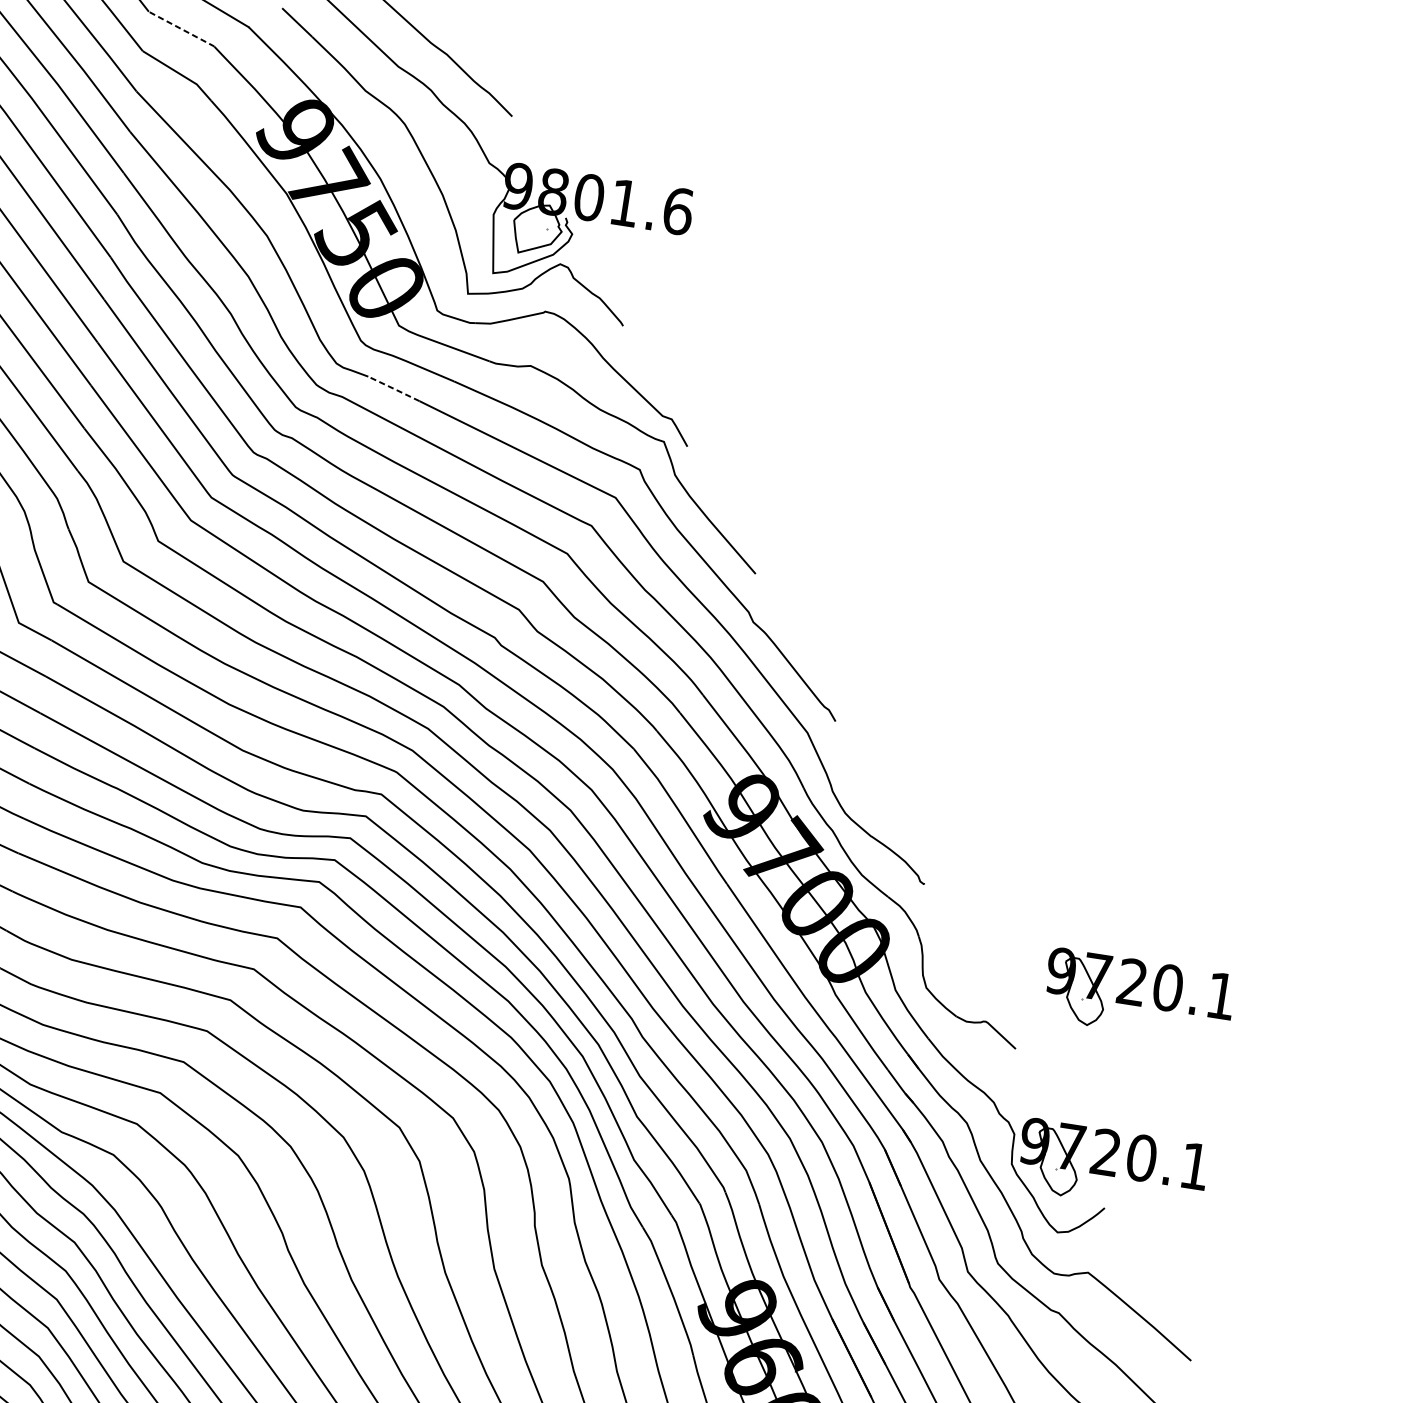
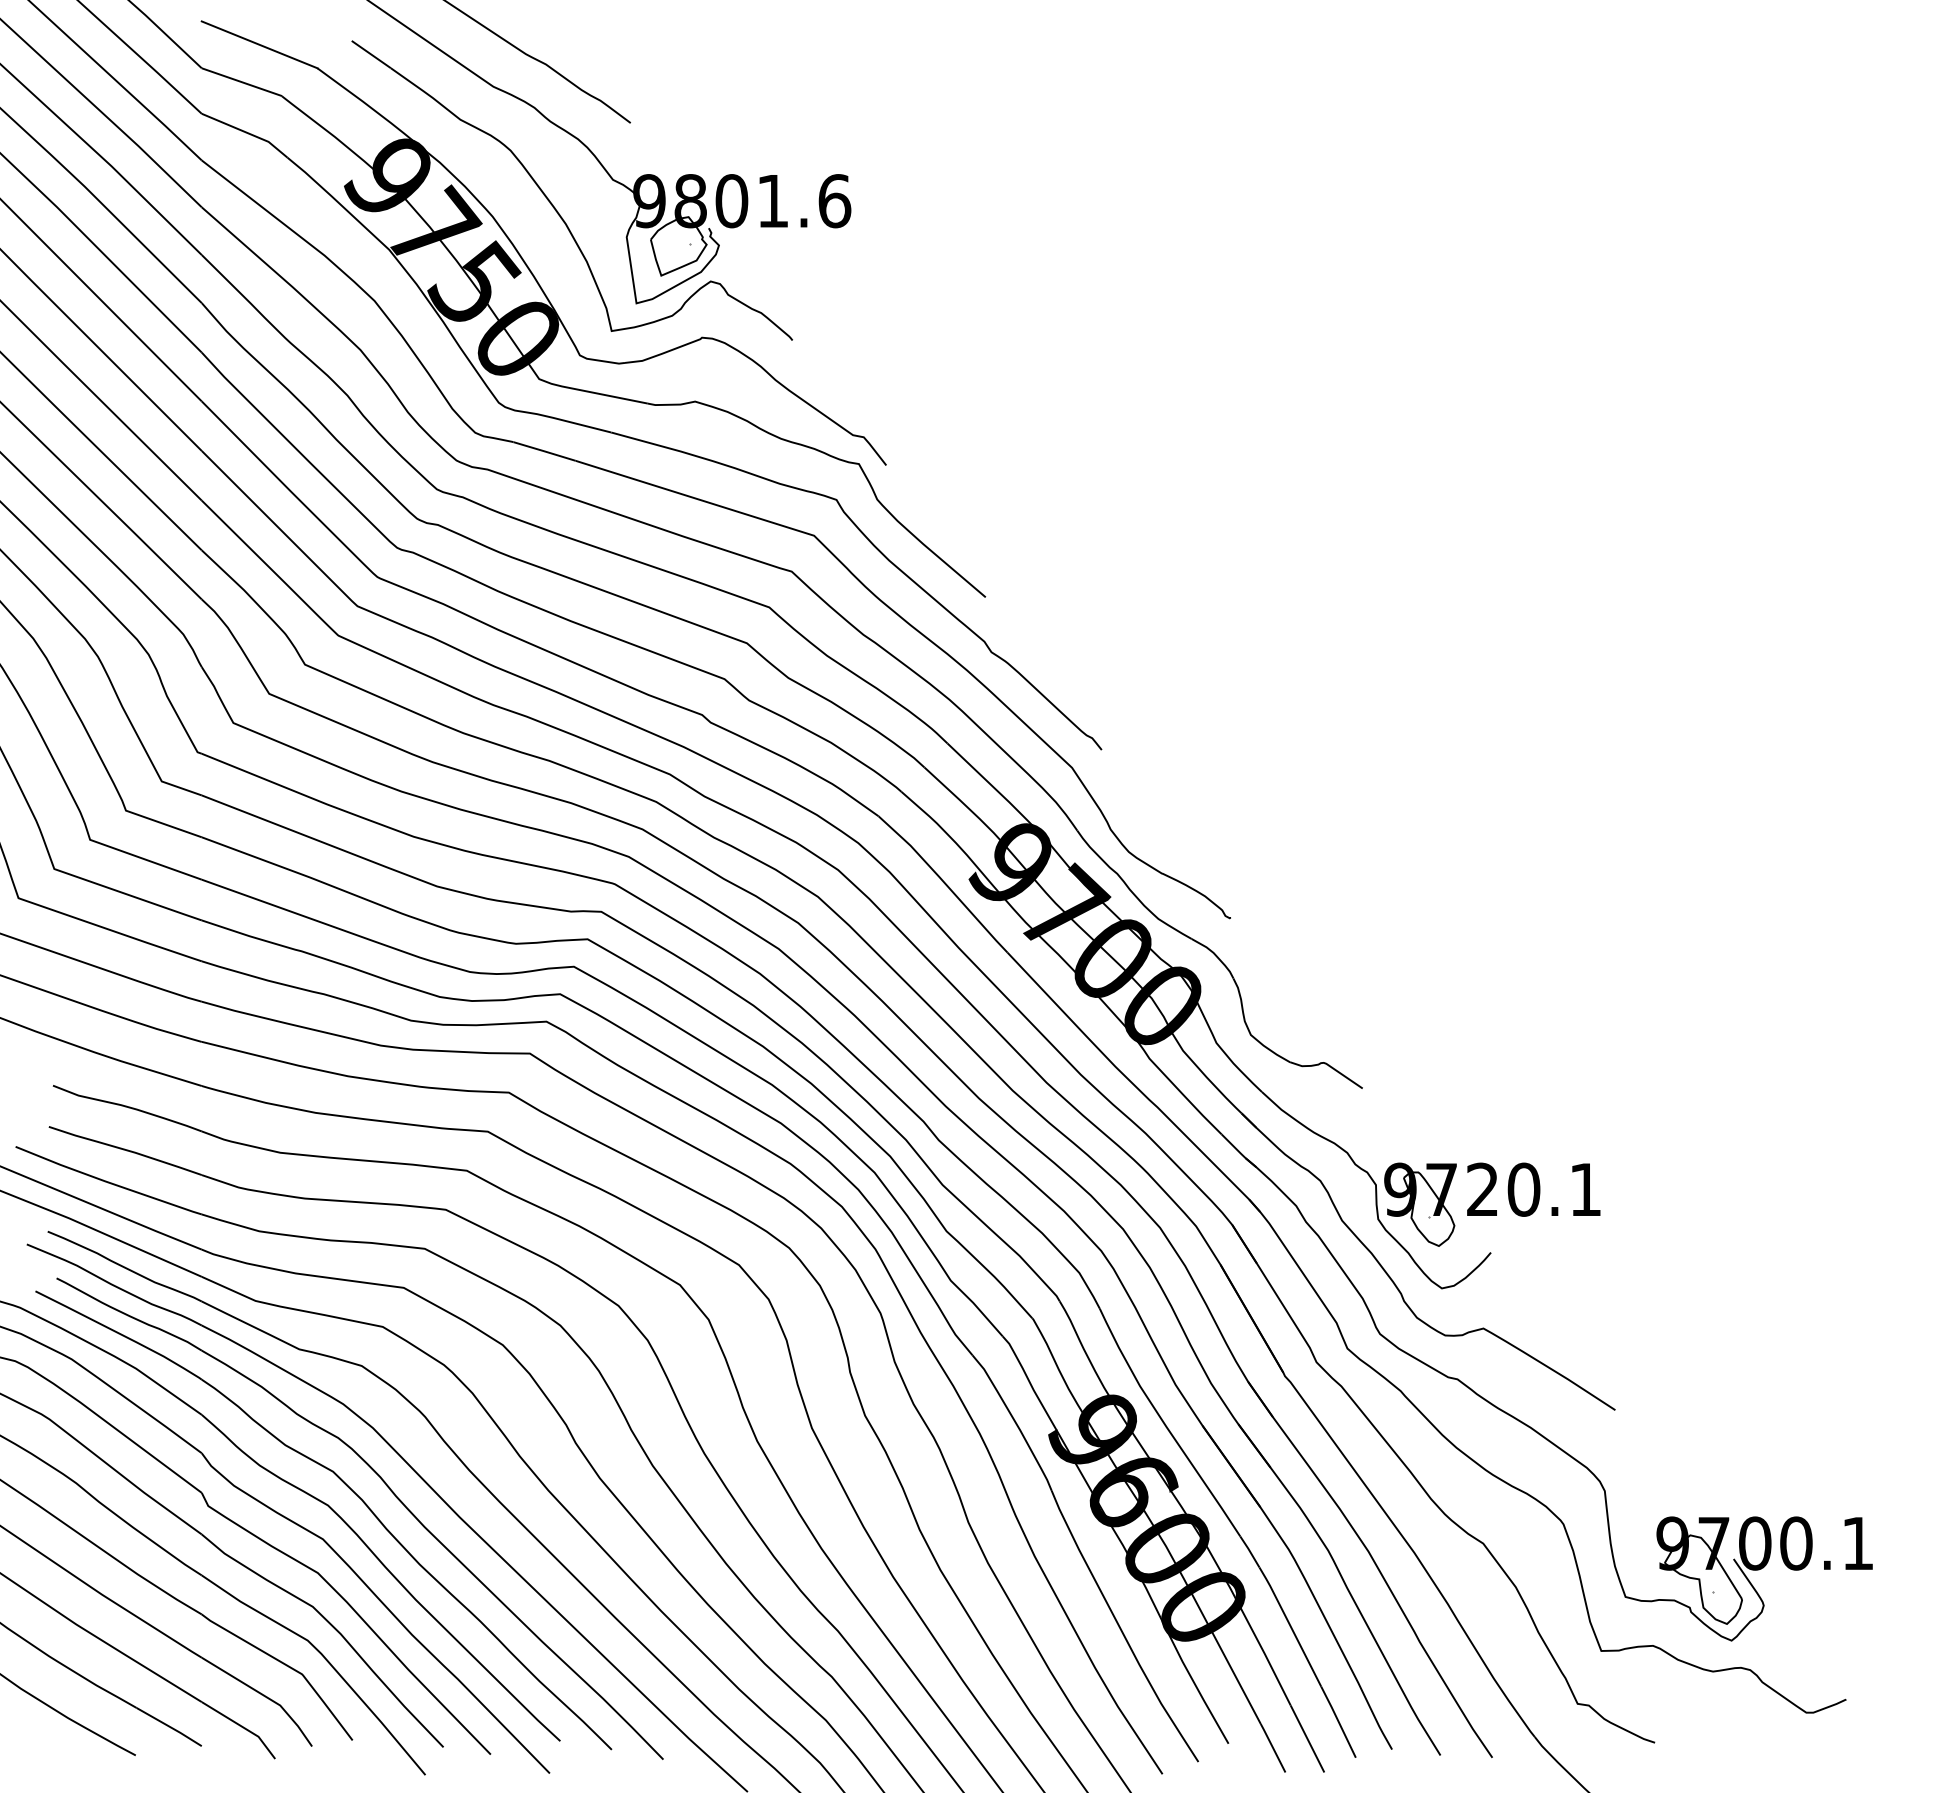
line: (182, 29) -> (242, 82), dashed -> solid
line: (393, 388) -> (544, 451), dashed -> solid
part: (1138, 996) -> (1492, 1007), removed

